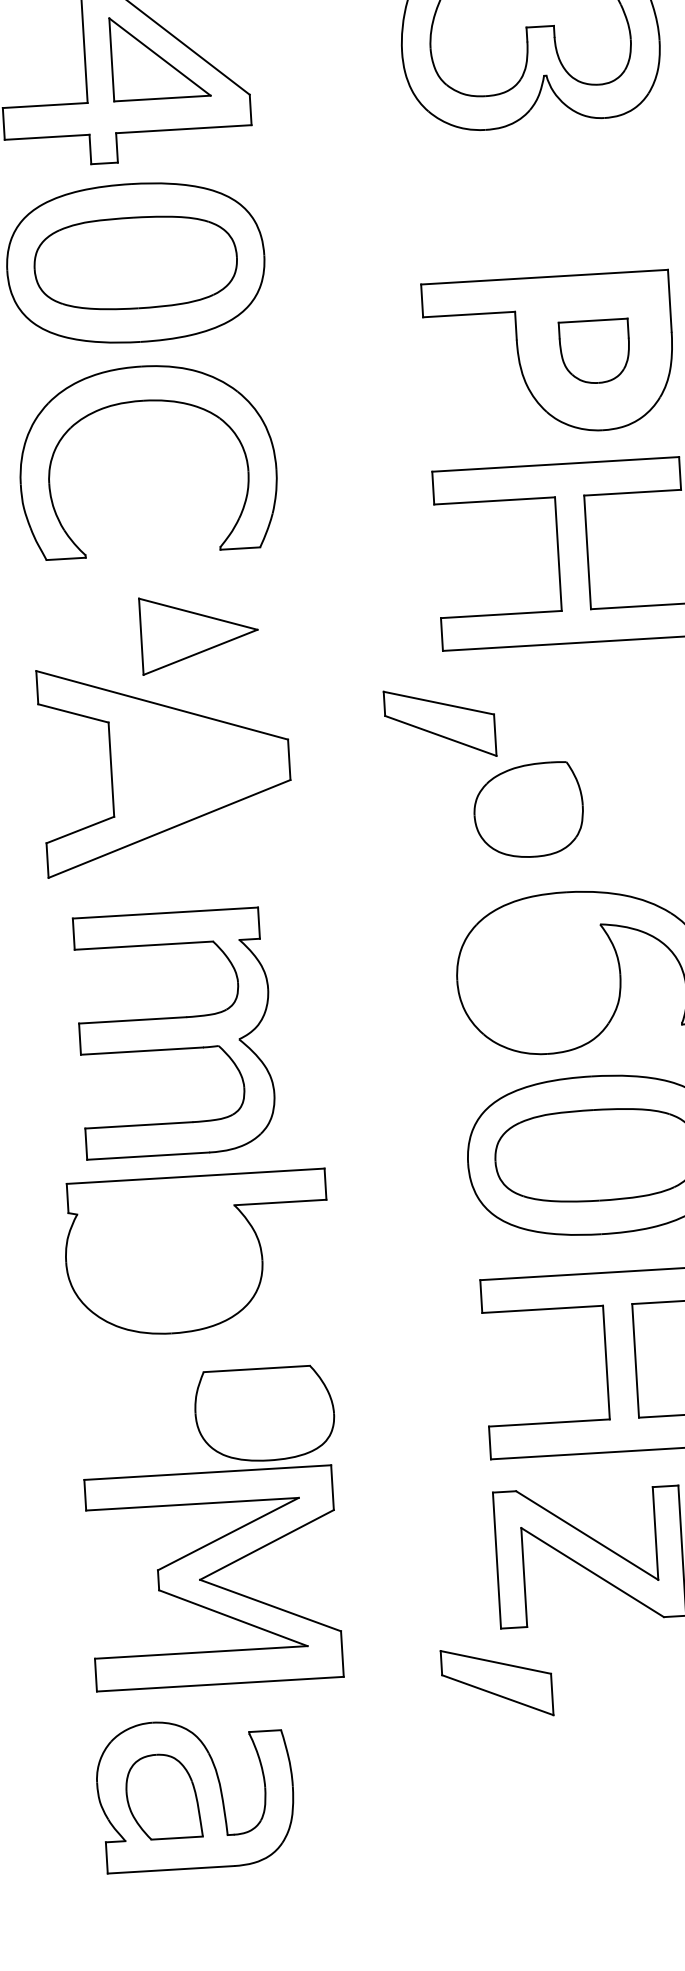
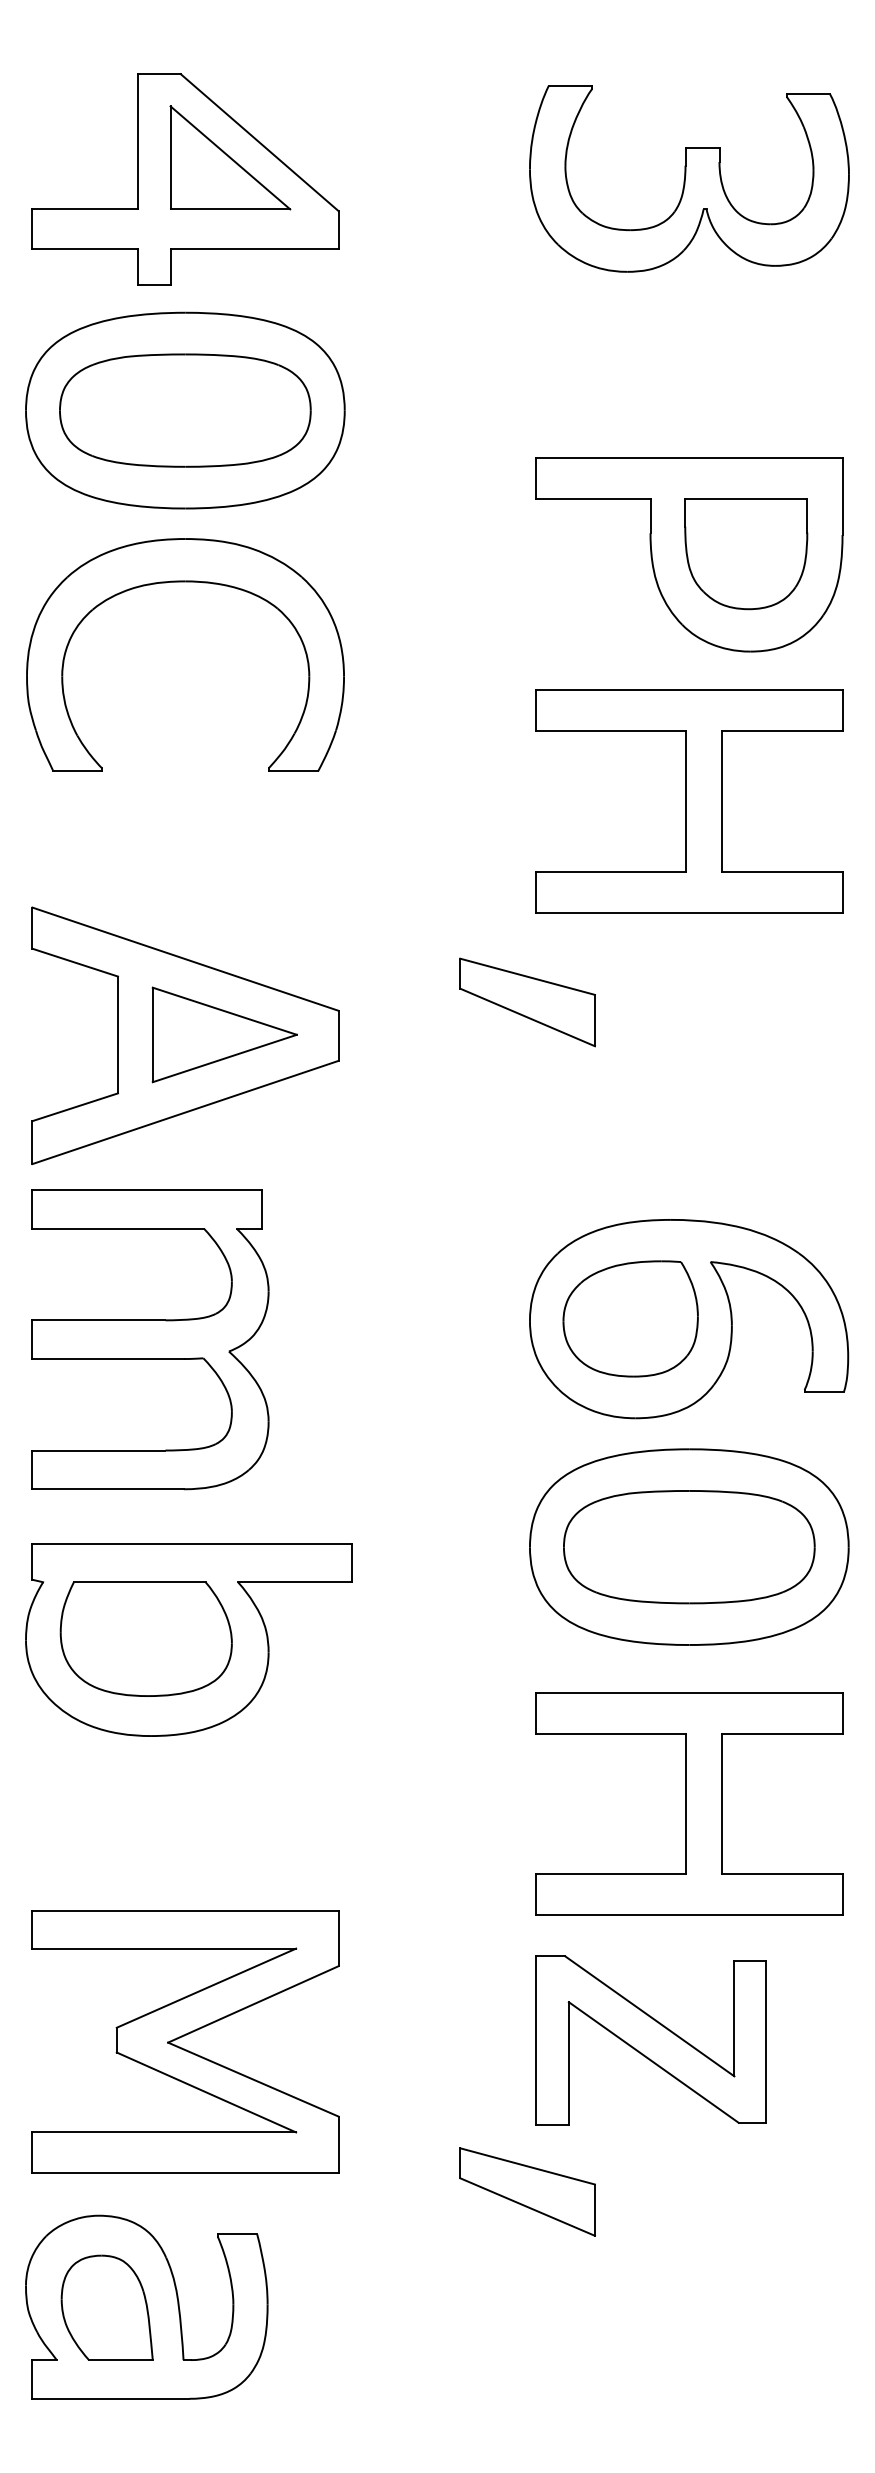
part: (595, 352) -> (746, 554), size x1.43
part: (199, 632) -> (224, 1034), moved
part: (528, 810) -> (630, 1318), moved
part: (175, 1033) -> (150, 1339), moved
part: (264, 1414) -> (145, 1638), moved

